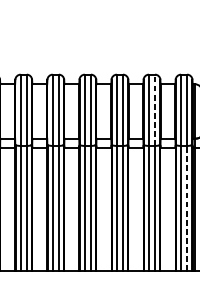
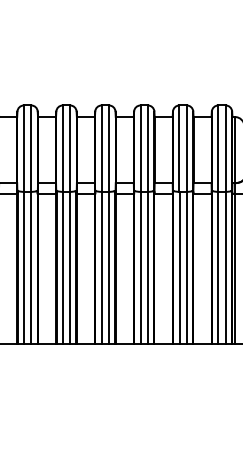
line: (154, 110) -> (186, 148), dashed -> solid
line: (186, 208) -> (225, 267), dashed -> solid

